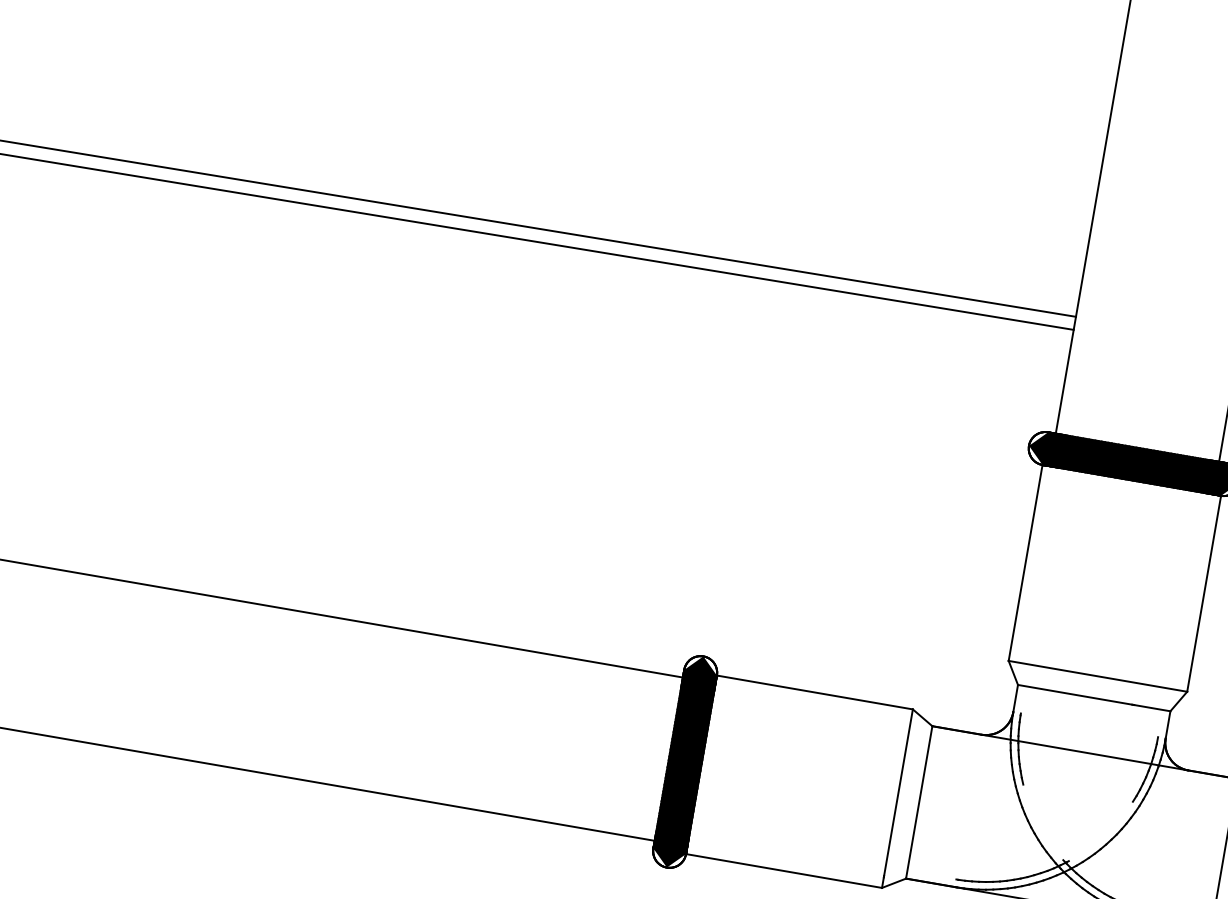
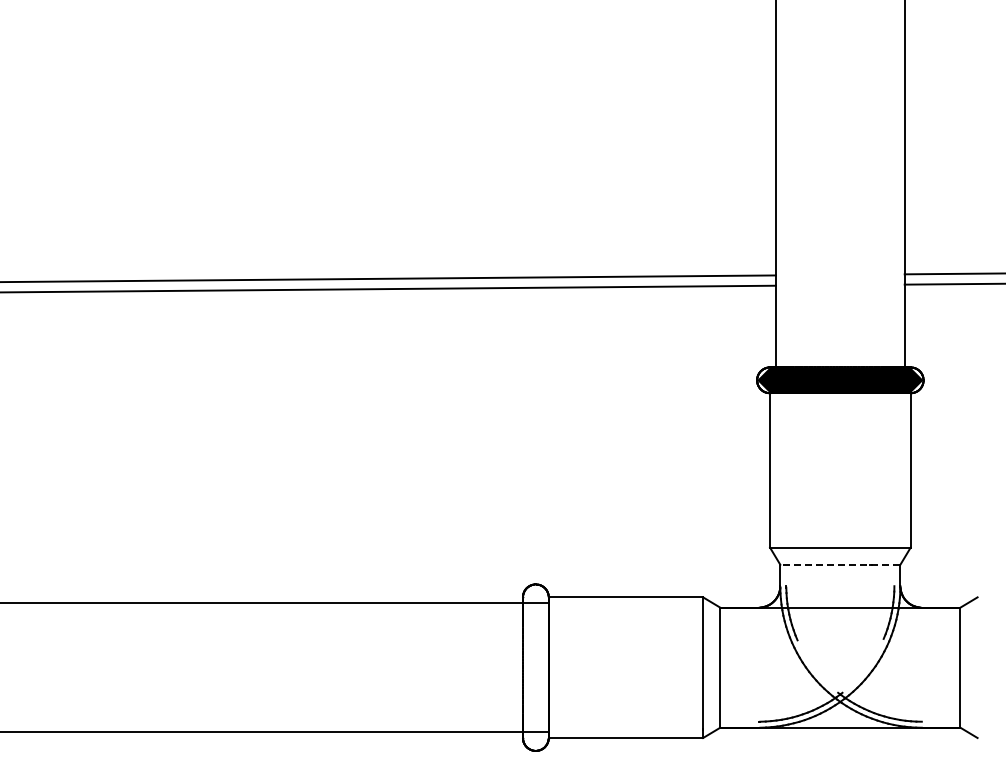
line: (1093, 697) -> (839, 564), solid -> dashed
fill: (684, 761) -> (535, 667), removed

